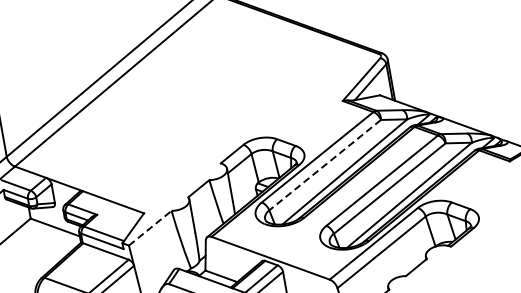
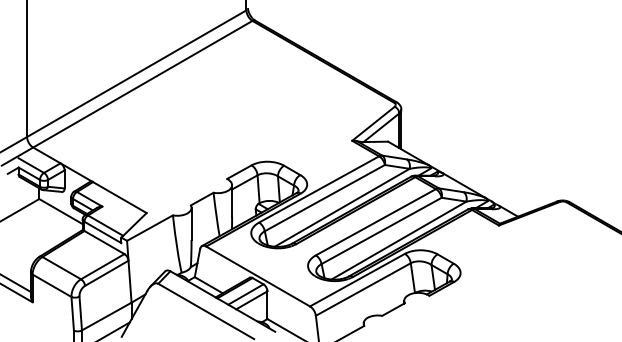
line: (324, 165) -> (324, 198), dashed -> solid
line: (150, 227) -> (150, 227), dashed -> solid

